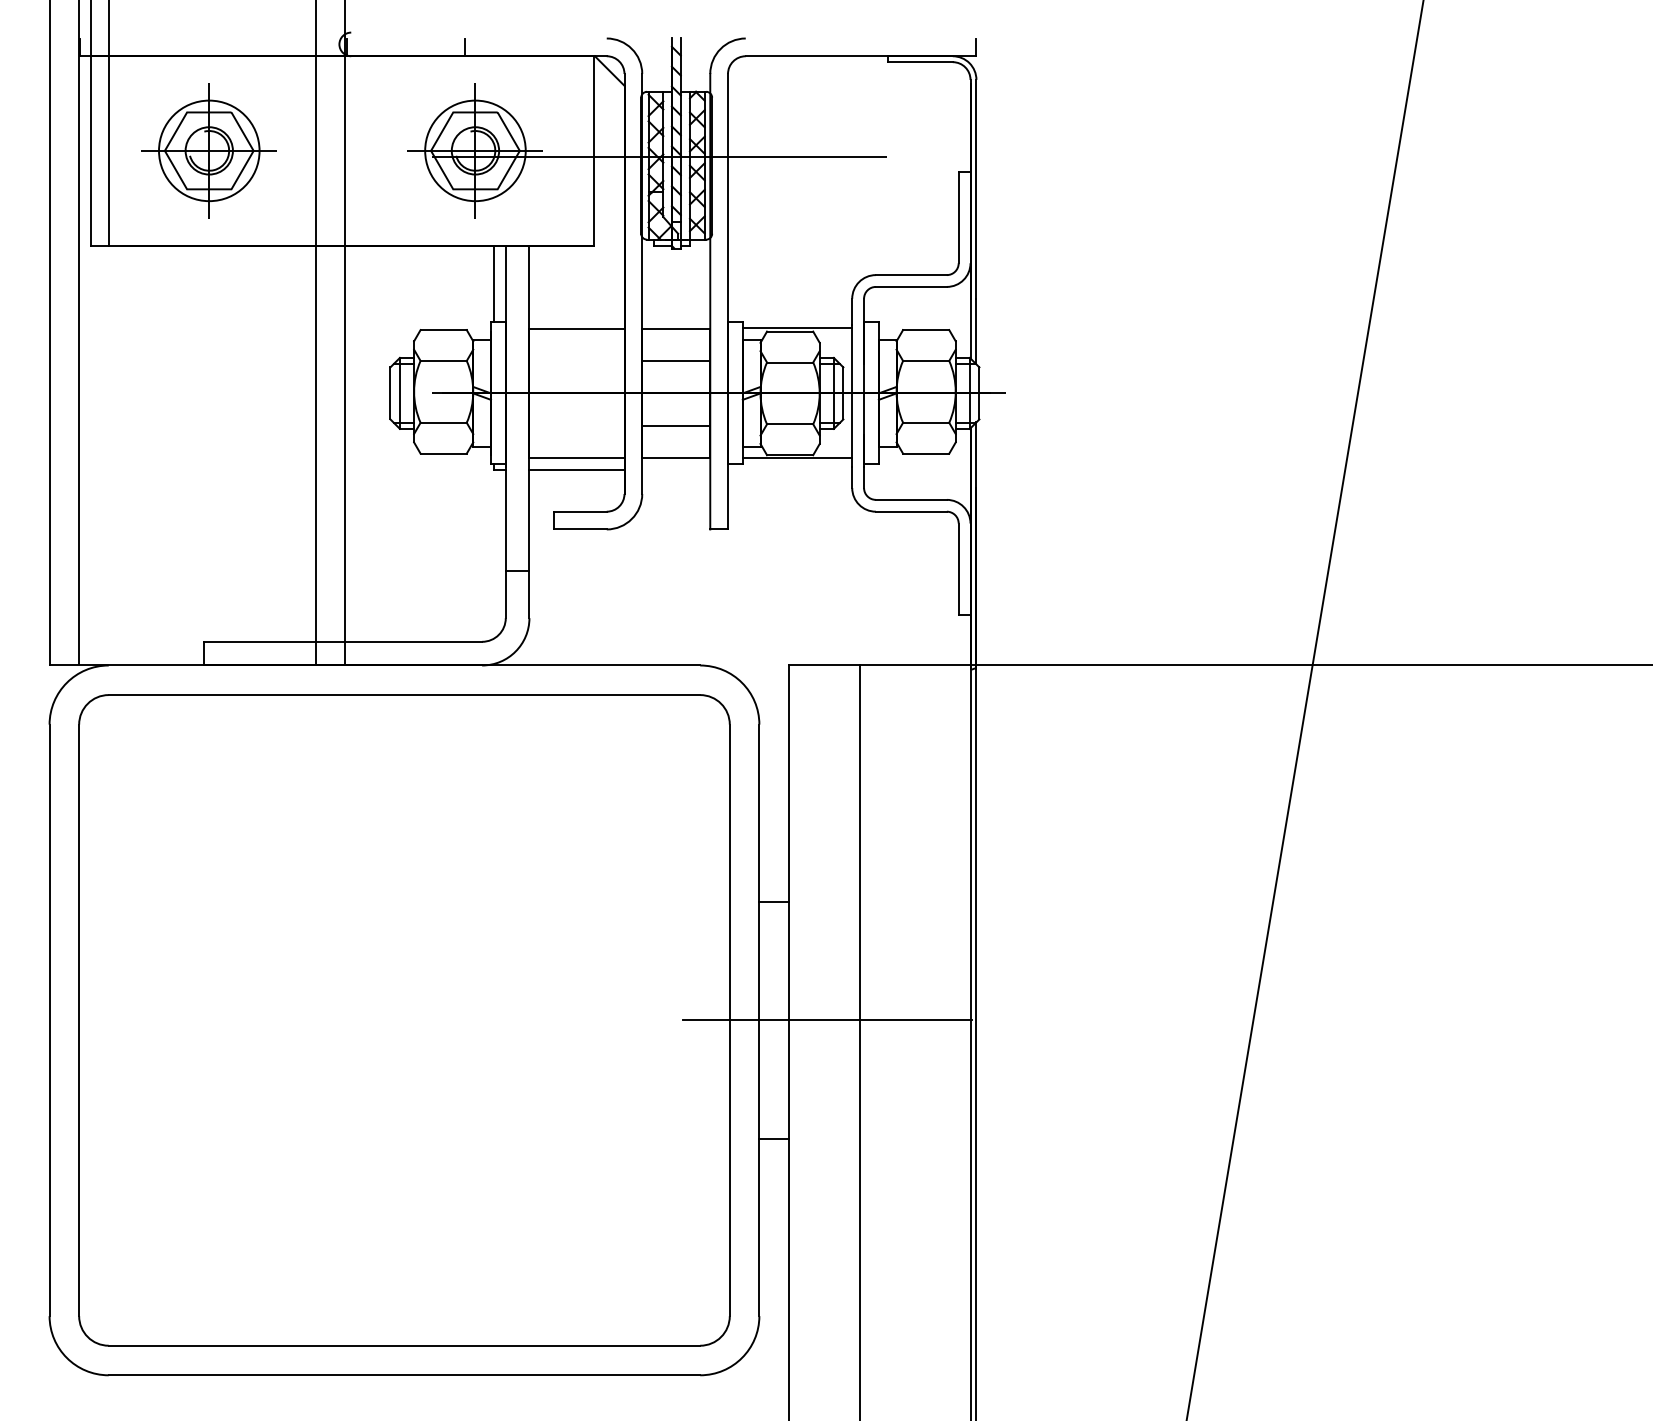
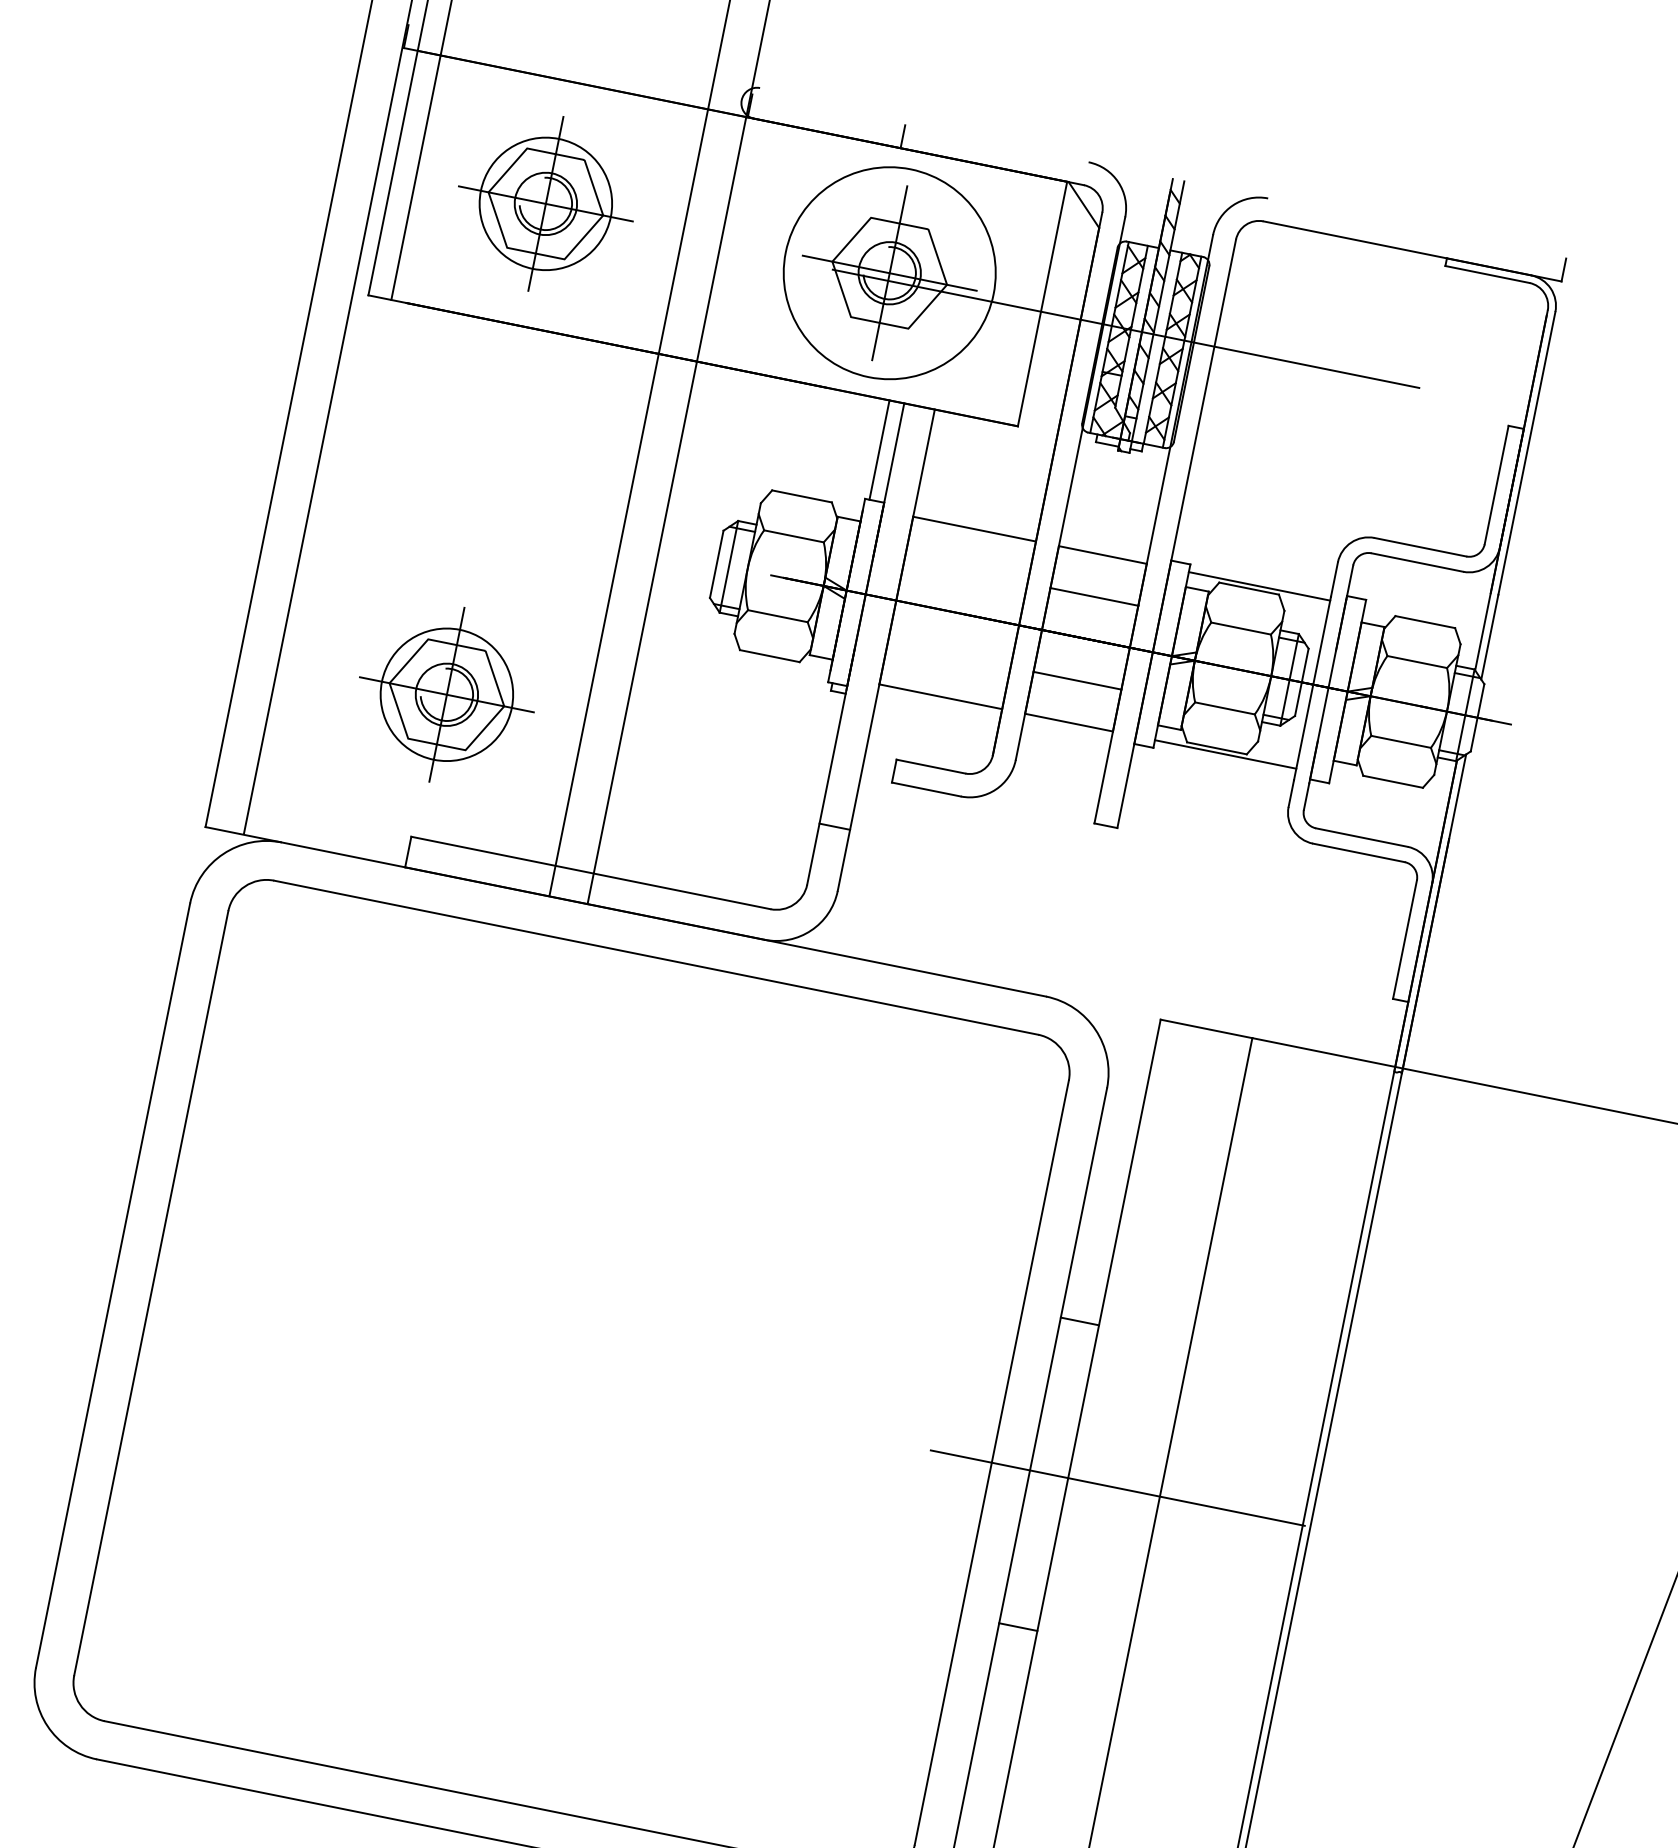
circle: (475, 150) -> (889, 272), size x1.6
line: (576, 470) -> (937, 712), removed
part: (208, 530) -> (445, 694), added

